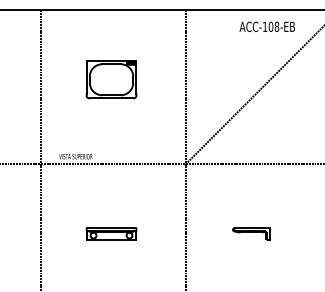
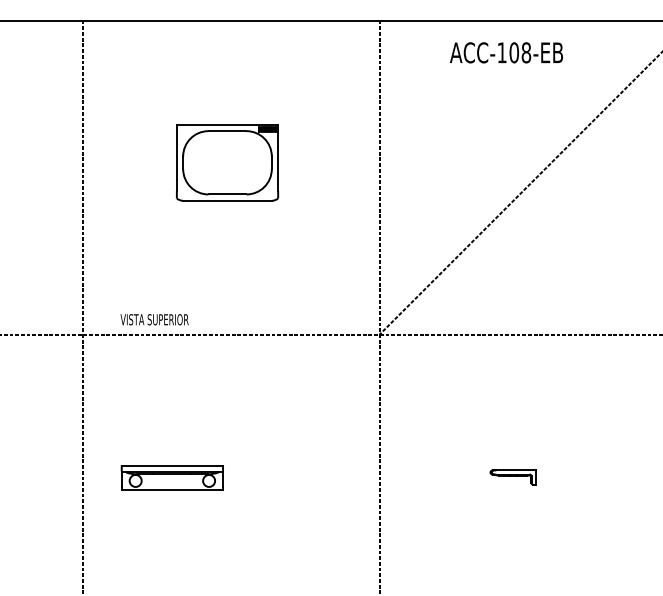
text: (266, 26) -> (505, 52), moved
part: (111, 233) -> (172, 476), moved
part: (251, 233) -> (513, 476), size x0.6

